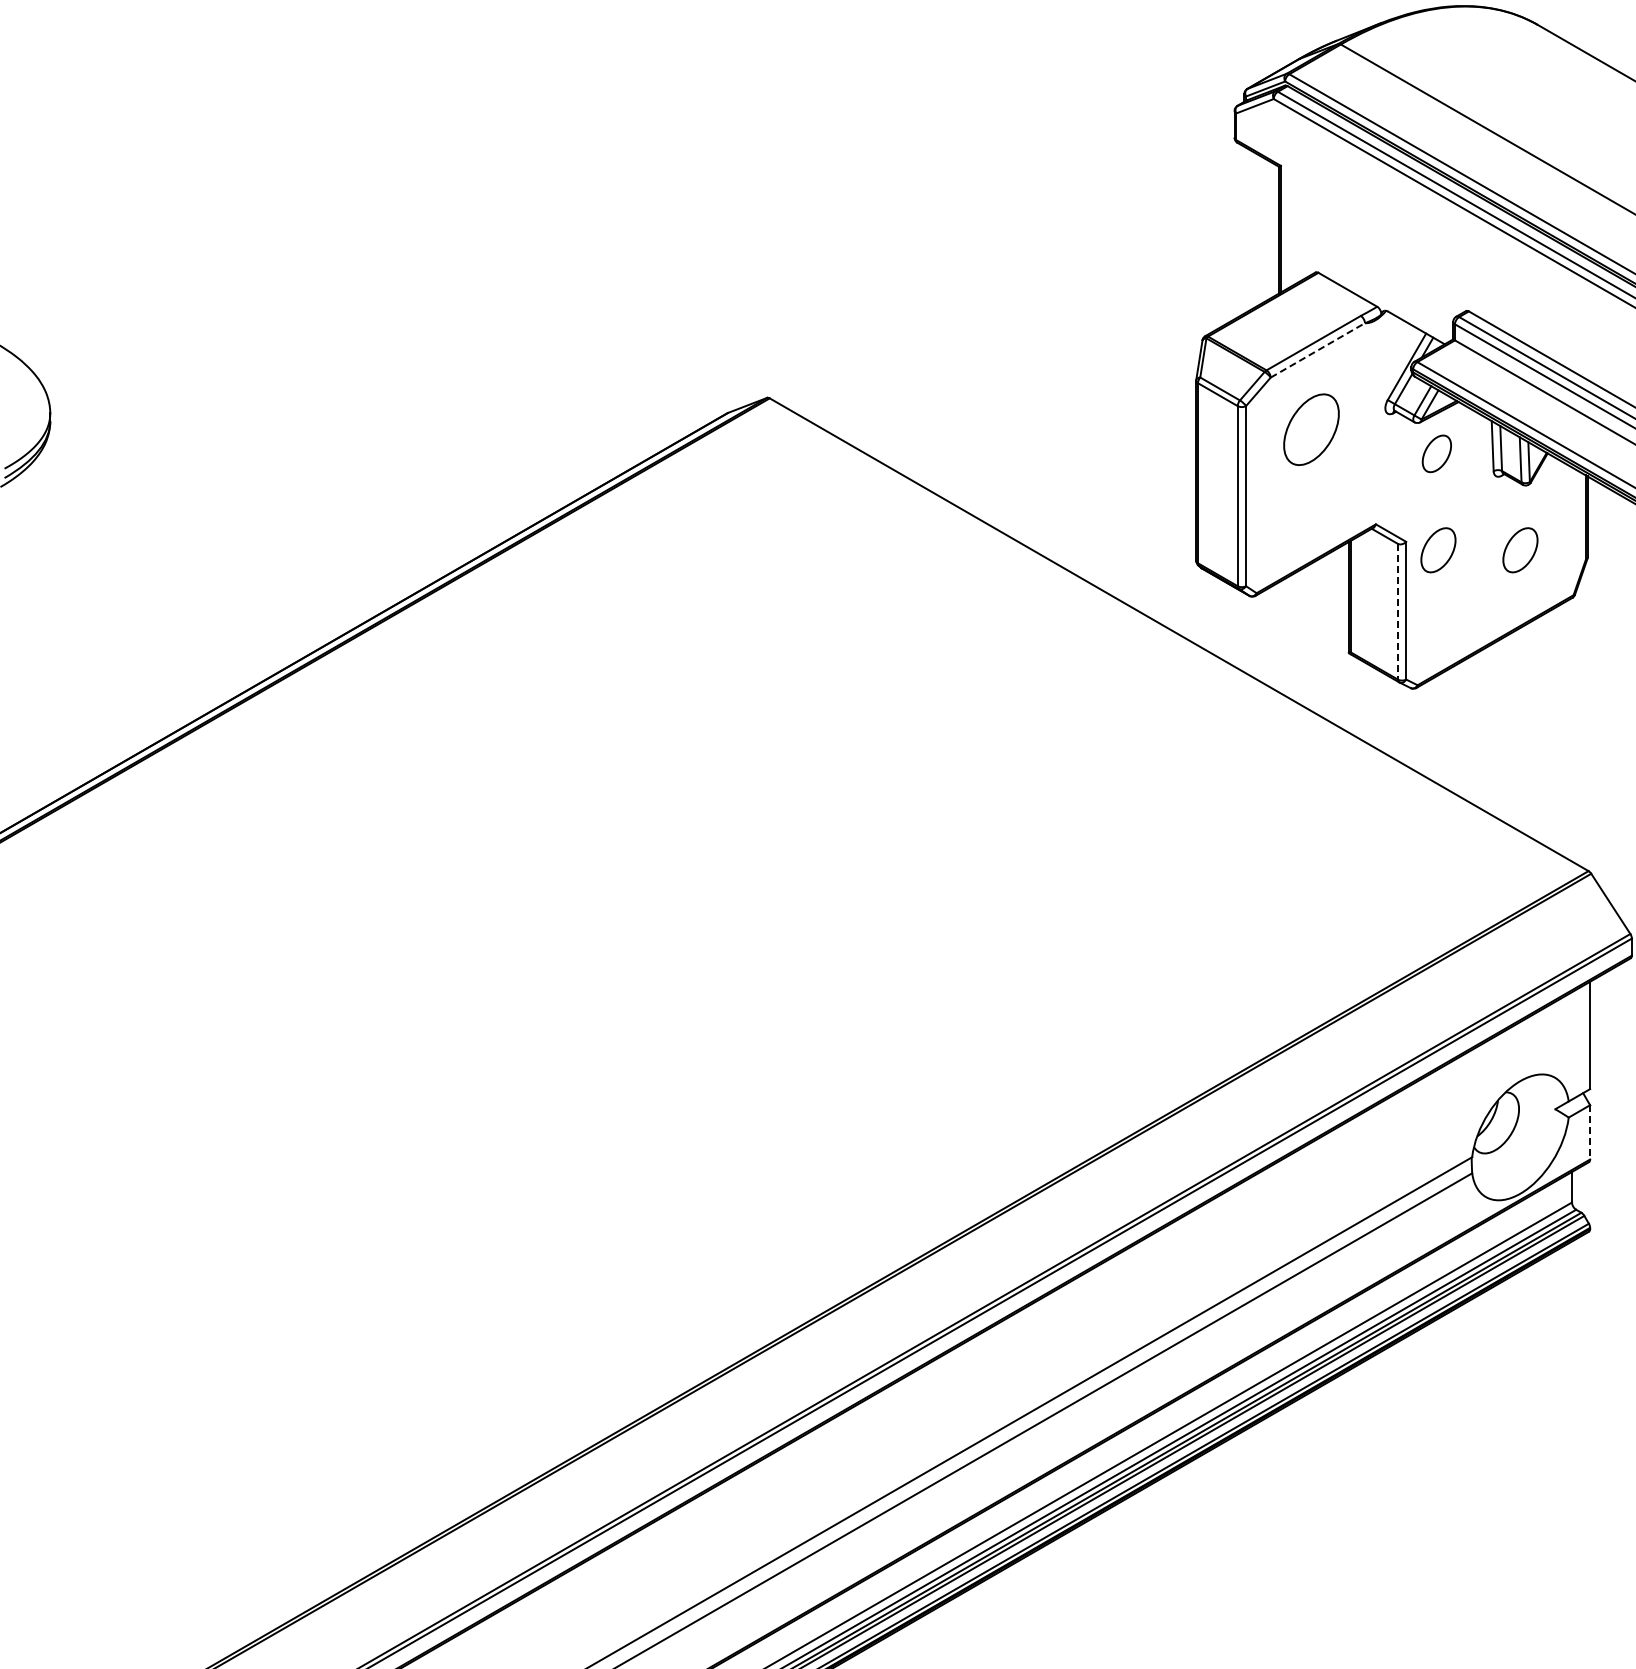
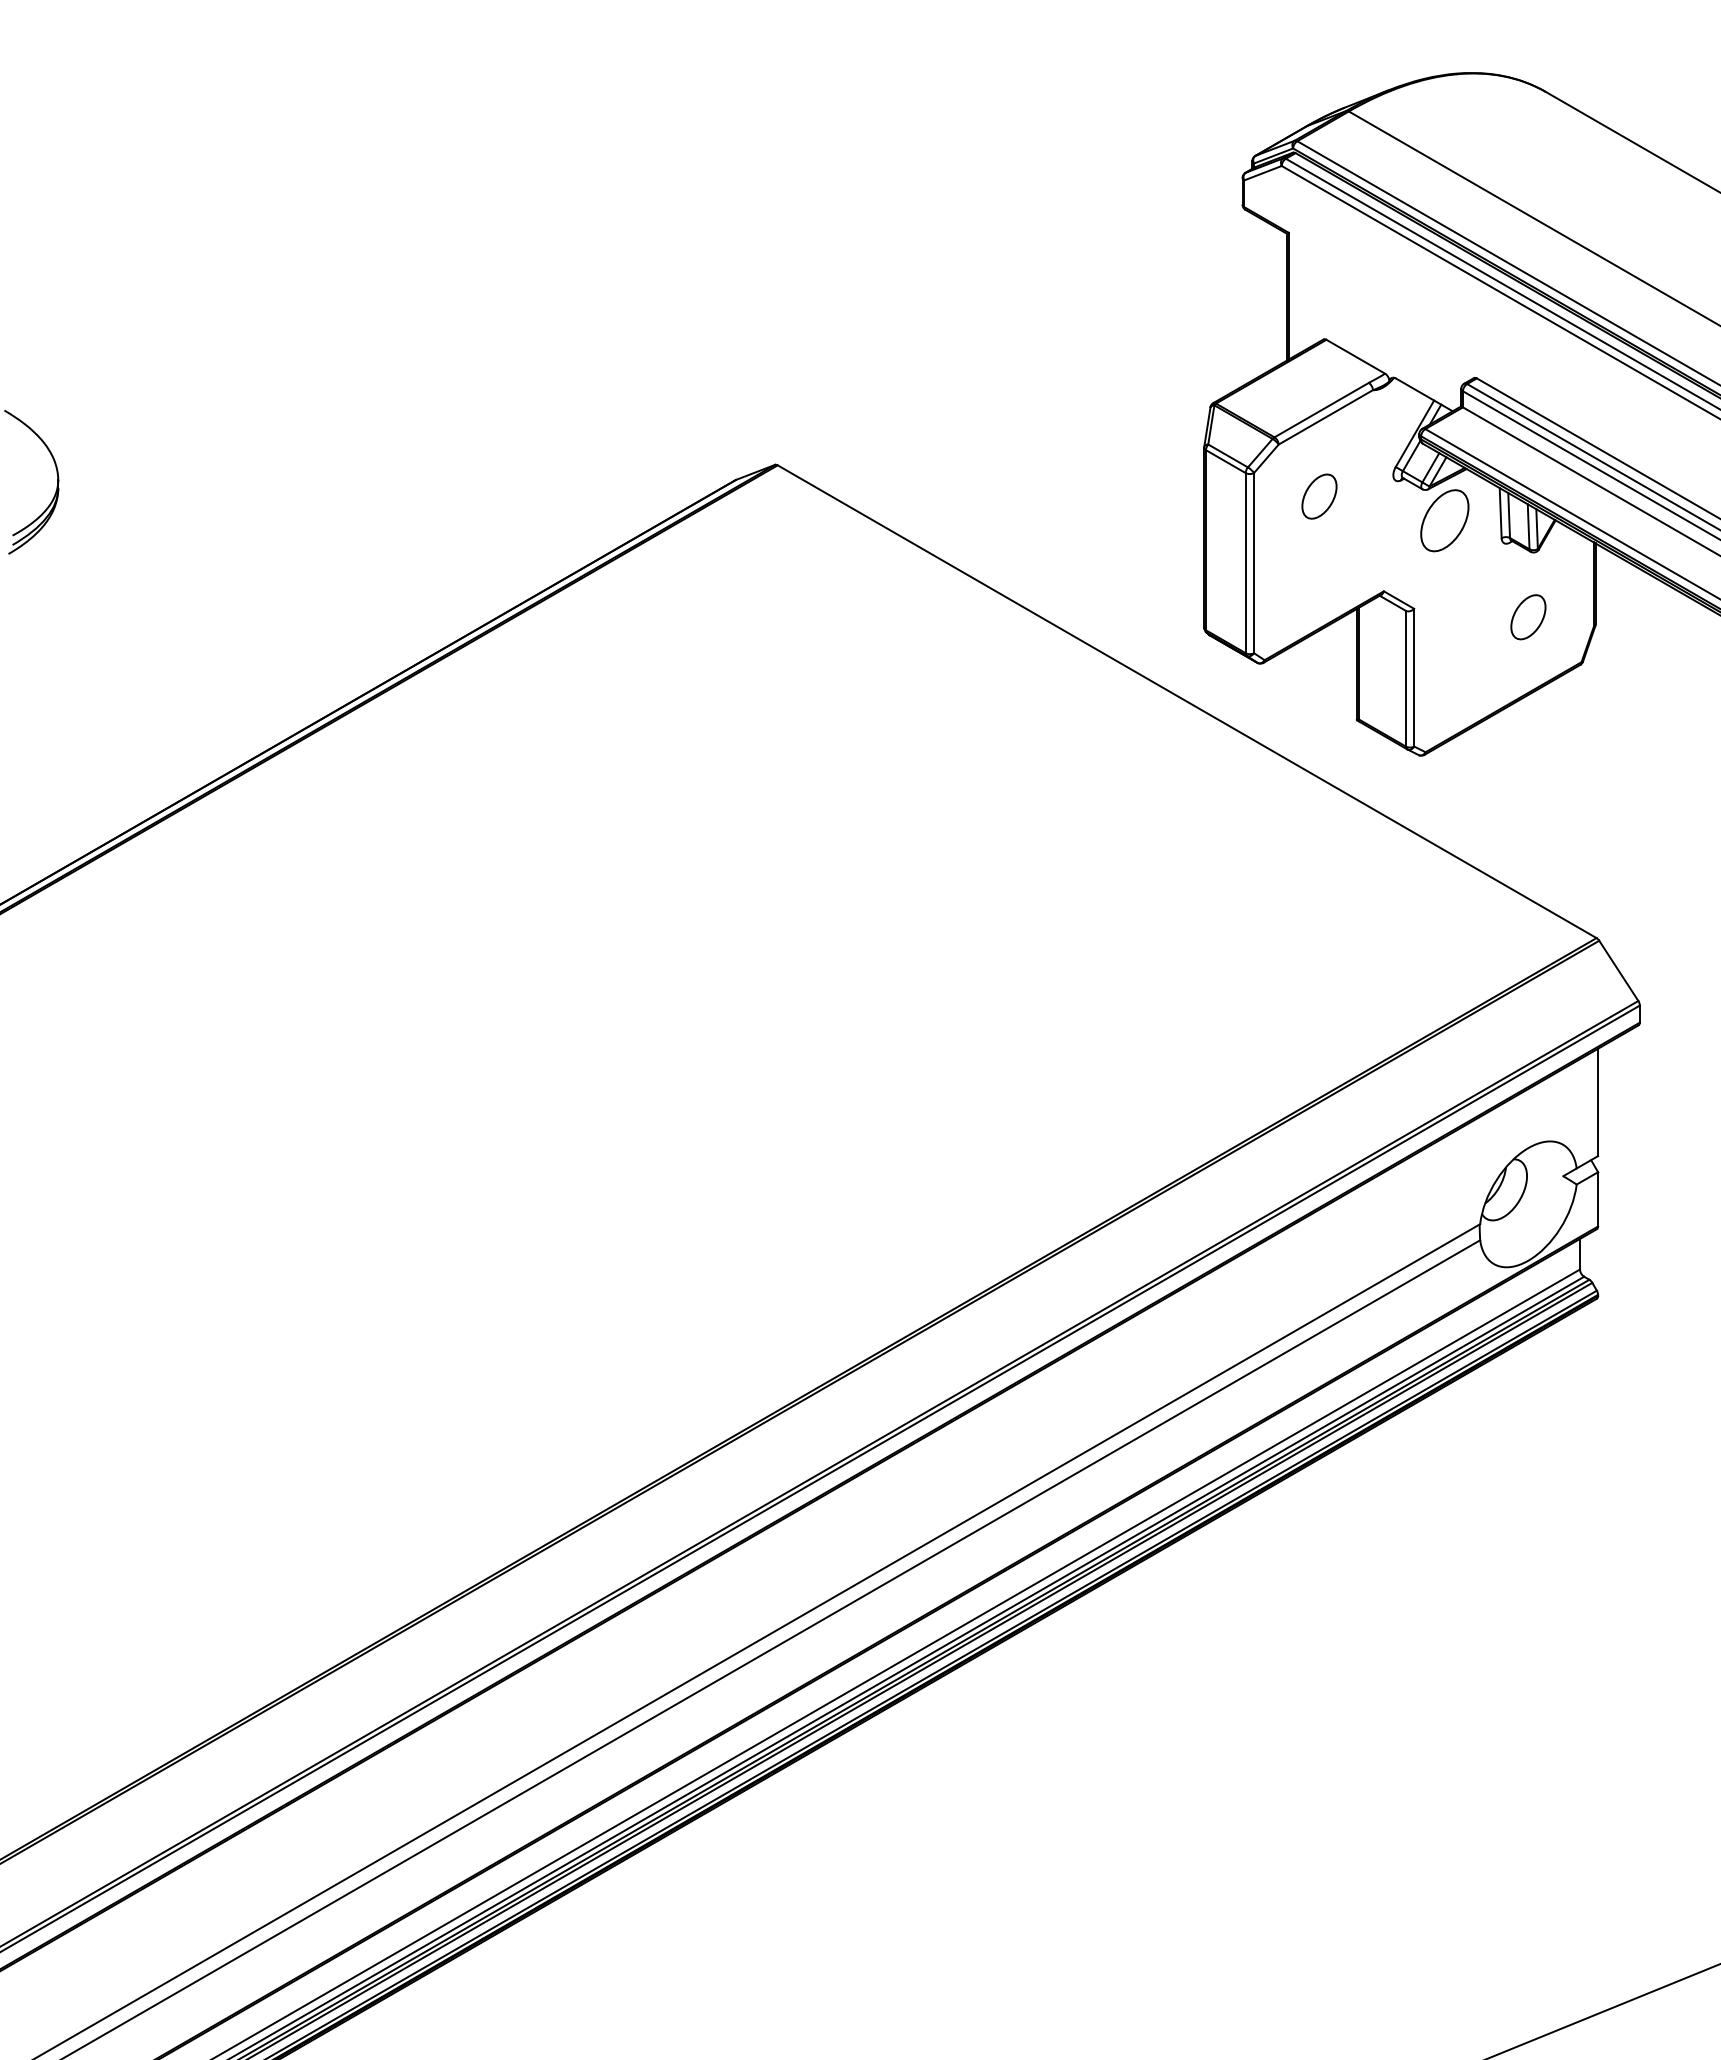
line: (1318, 350) -> (1326, 417), dashed -> solid
part: (1311, 429) -> (1319, 496), size x0.62
part: (1436, 453) -> (1444, 520), size x1.67
part: (1438, 550) -> (1446, 617), removed
line: (1397, 611) -> (1405, 678), dashed -> solid
line: (1590, 1132) -> (1598, 1199), dashed -> solid

